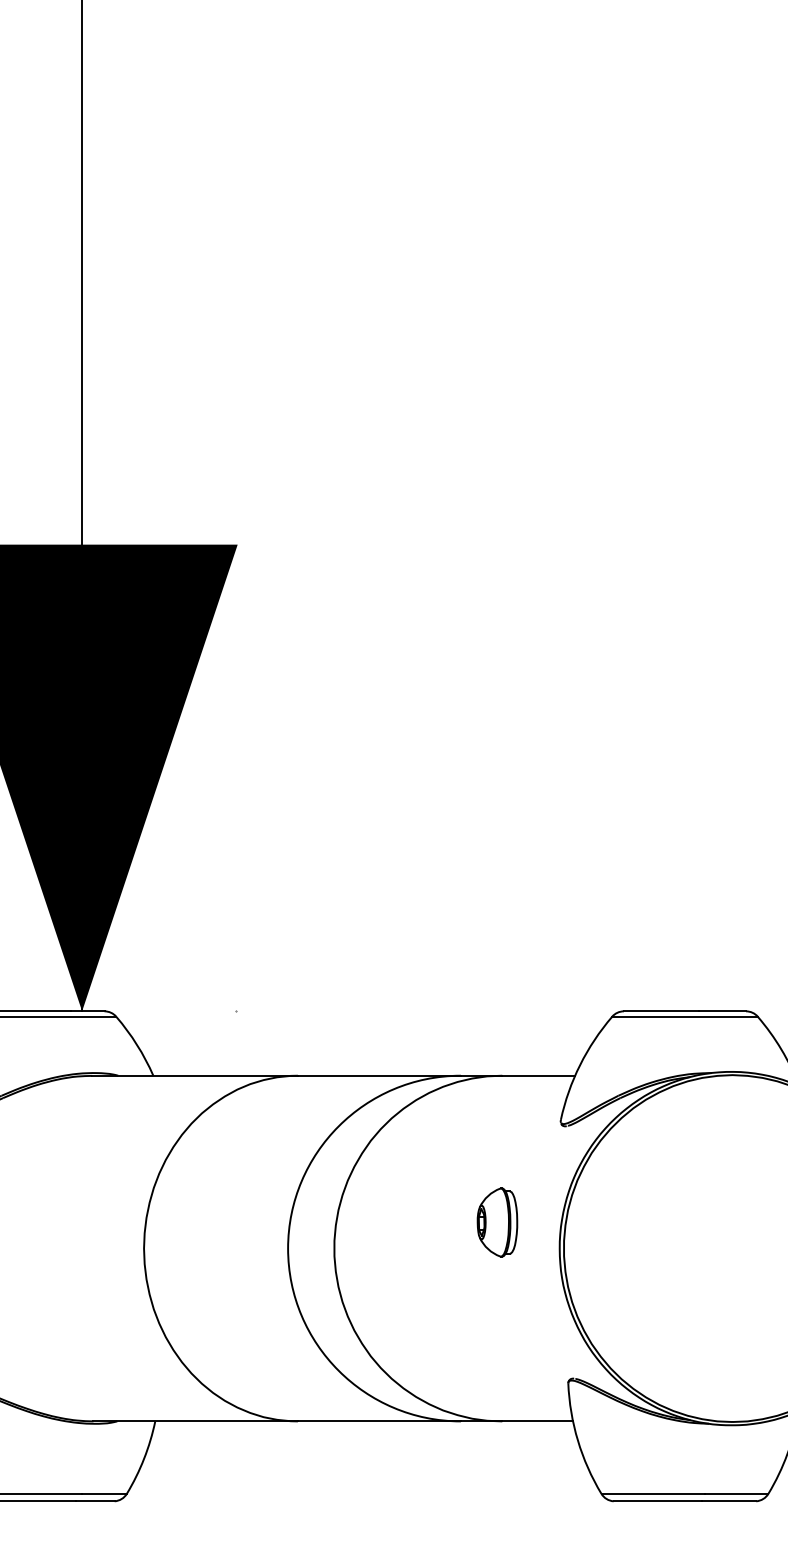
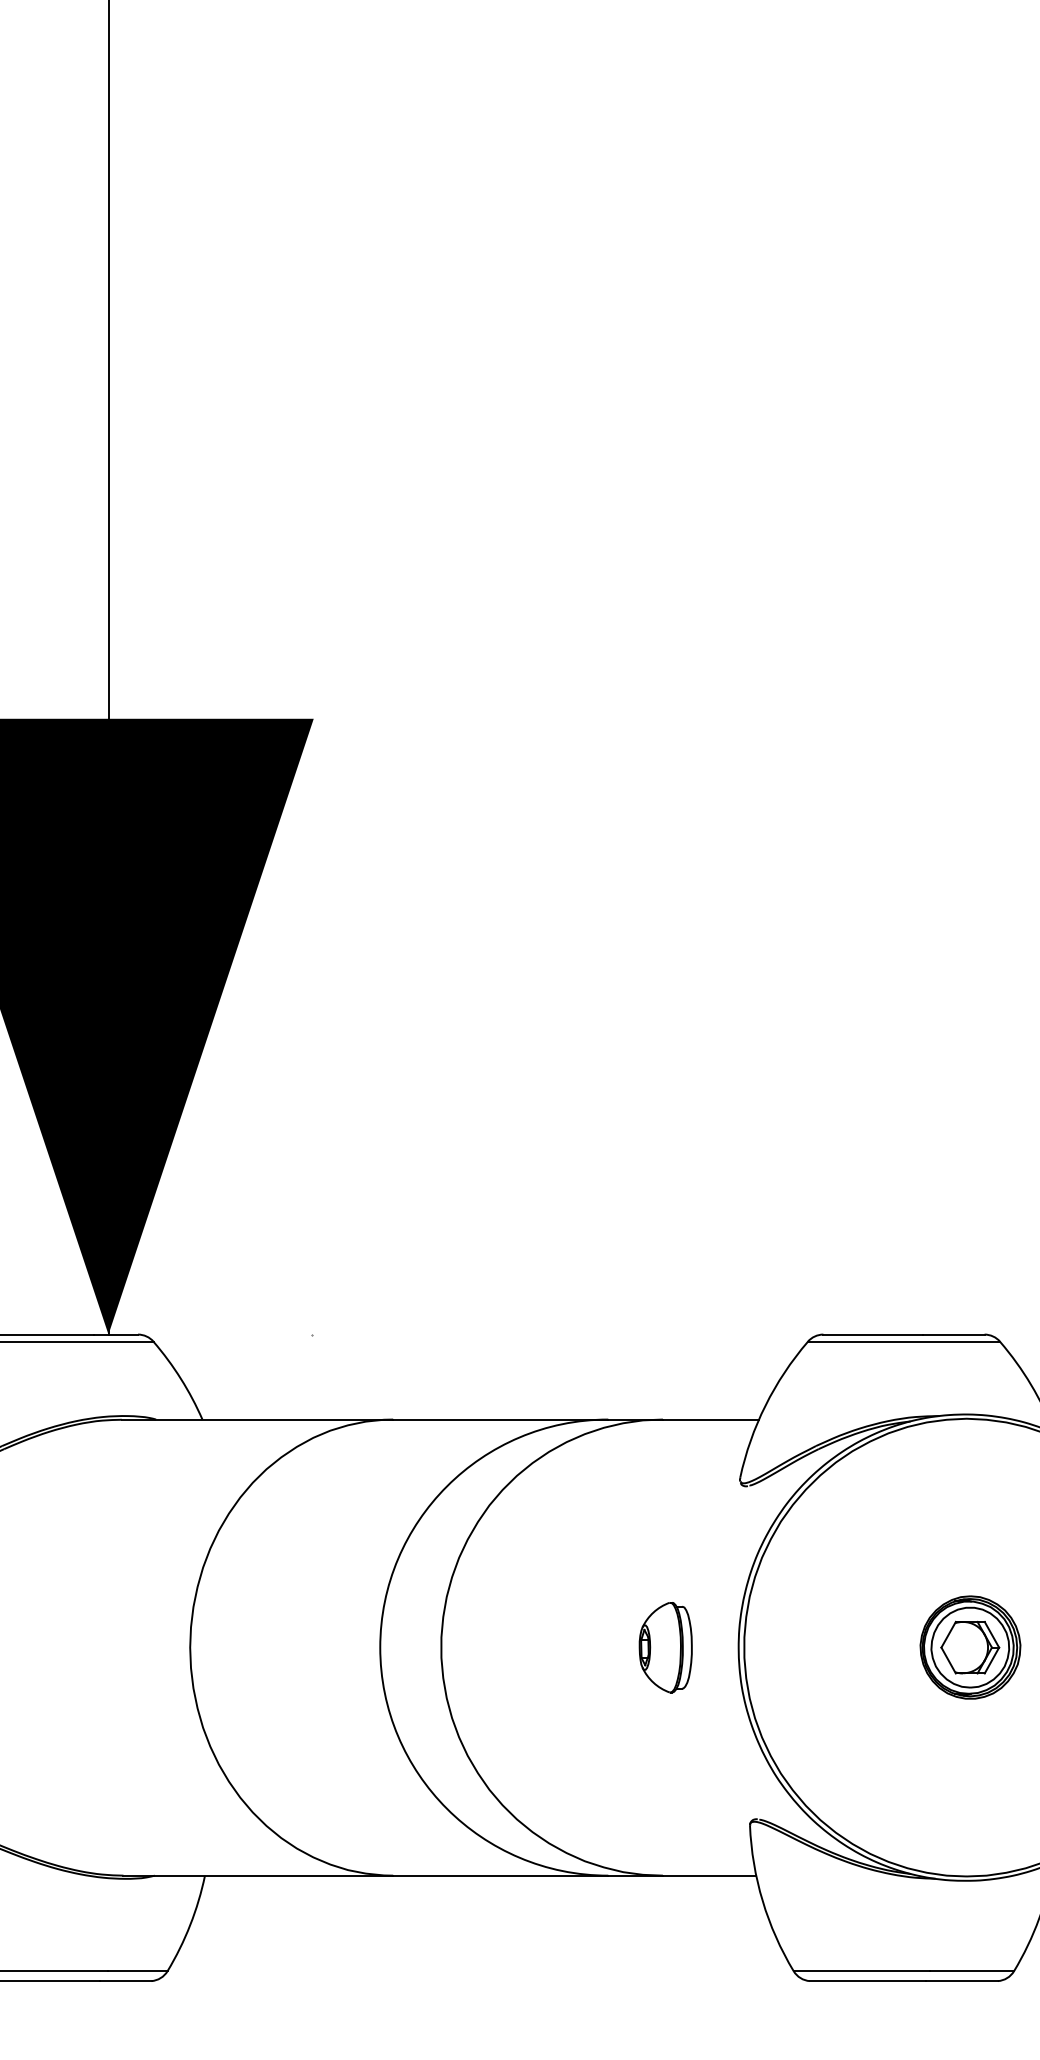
part: (497, 1222) -> (665, 1647), moved
part: (735, 1248) -> (970, 1647), added

